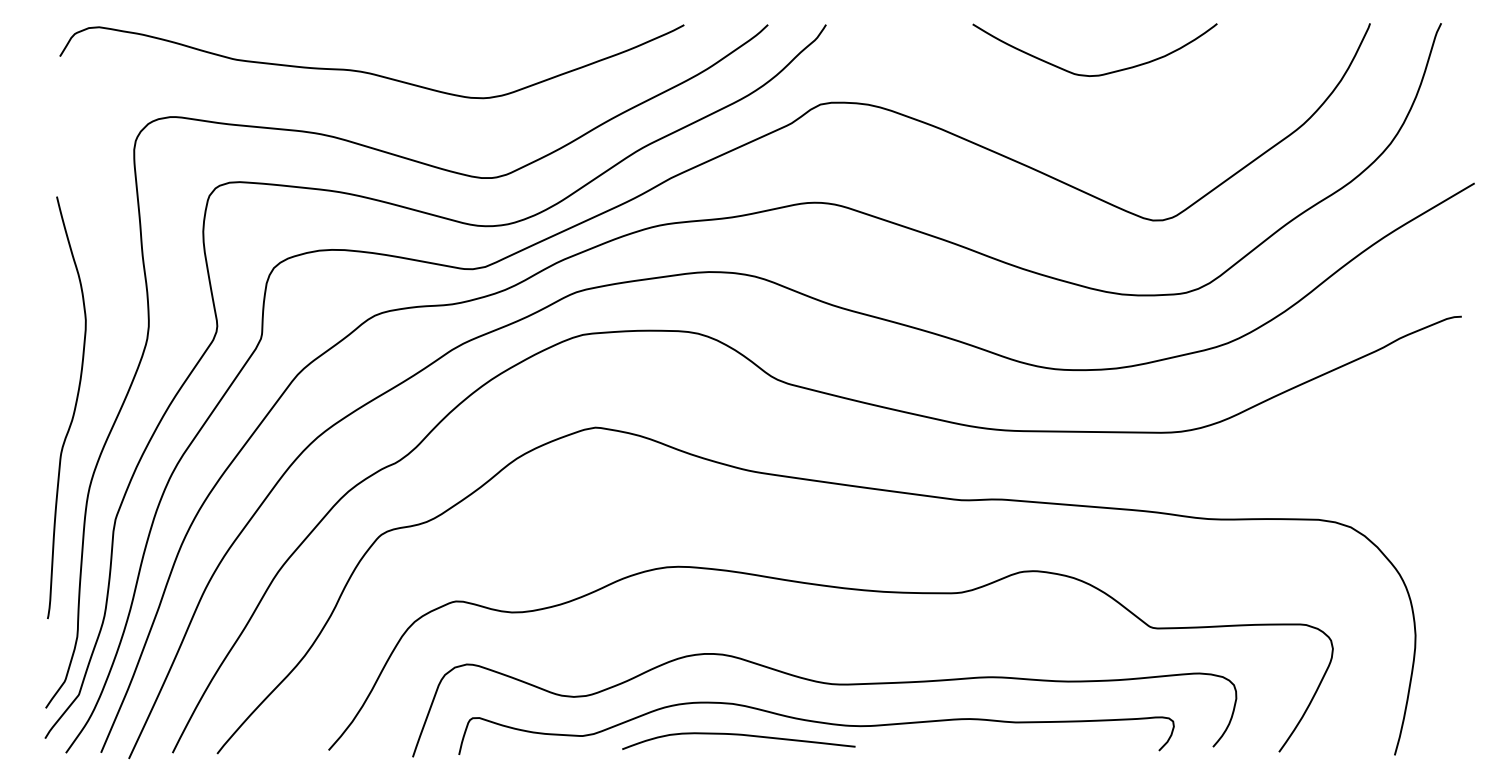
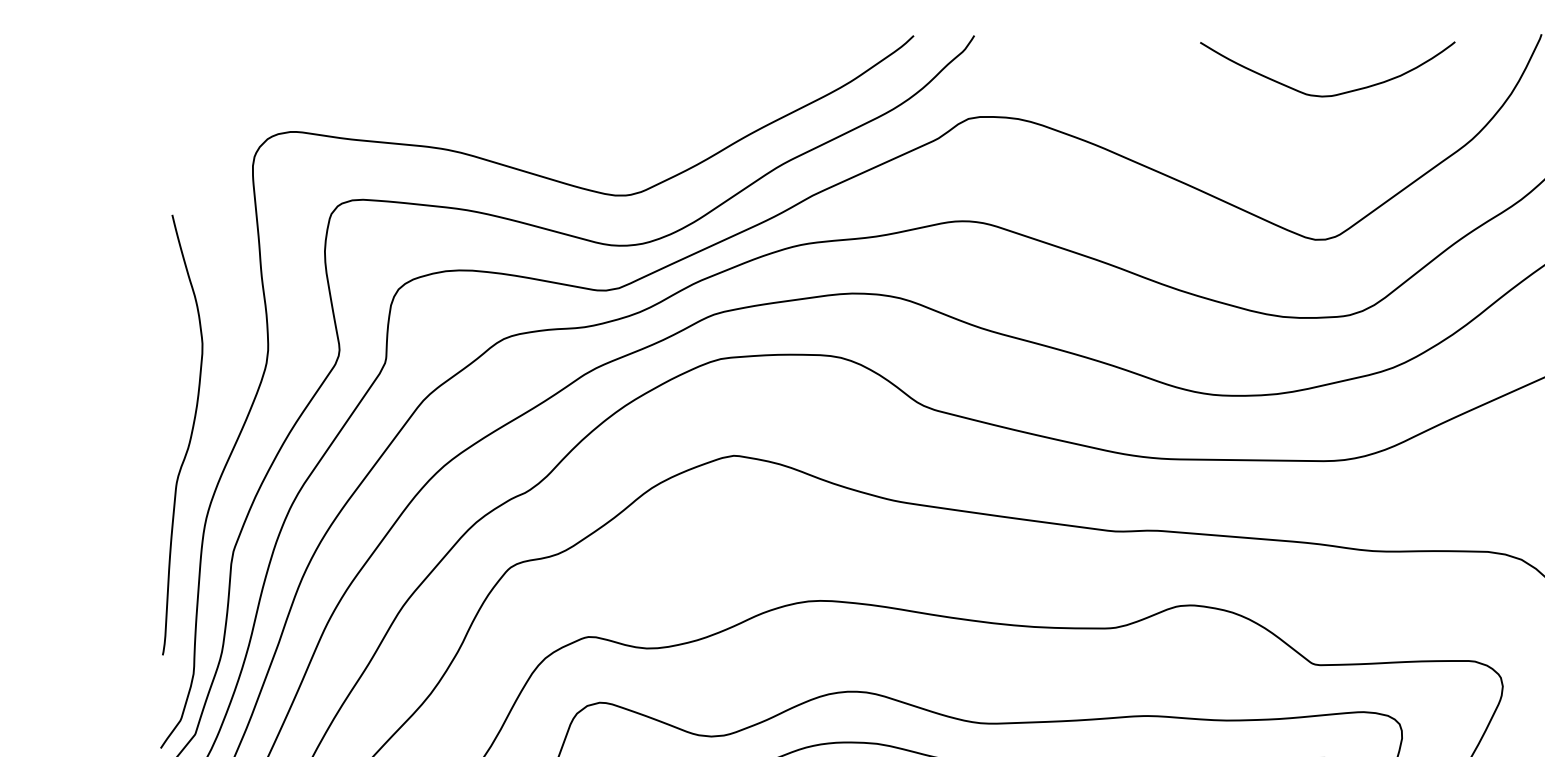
curve: (370, 72) -> (499, 85), removed
curve: (1095, 74) -> (1328, 94), moved

